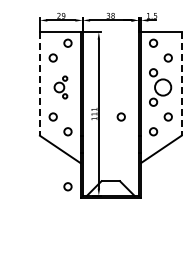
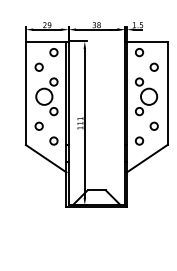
line: (39, 83) -> (25, 92), dashed -> solid
line: (181, 83) -> (167, 92), dashed -> solid
part: (60, 87) -> (46, 96), size x1.67
circle: (120, 116) -> (106, 125), removed
circle: (67, 186) -> (53, 195), removed

